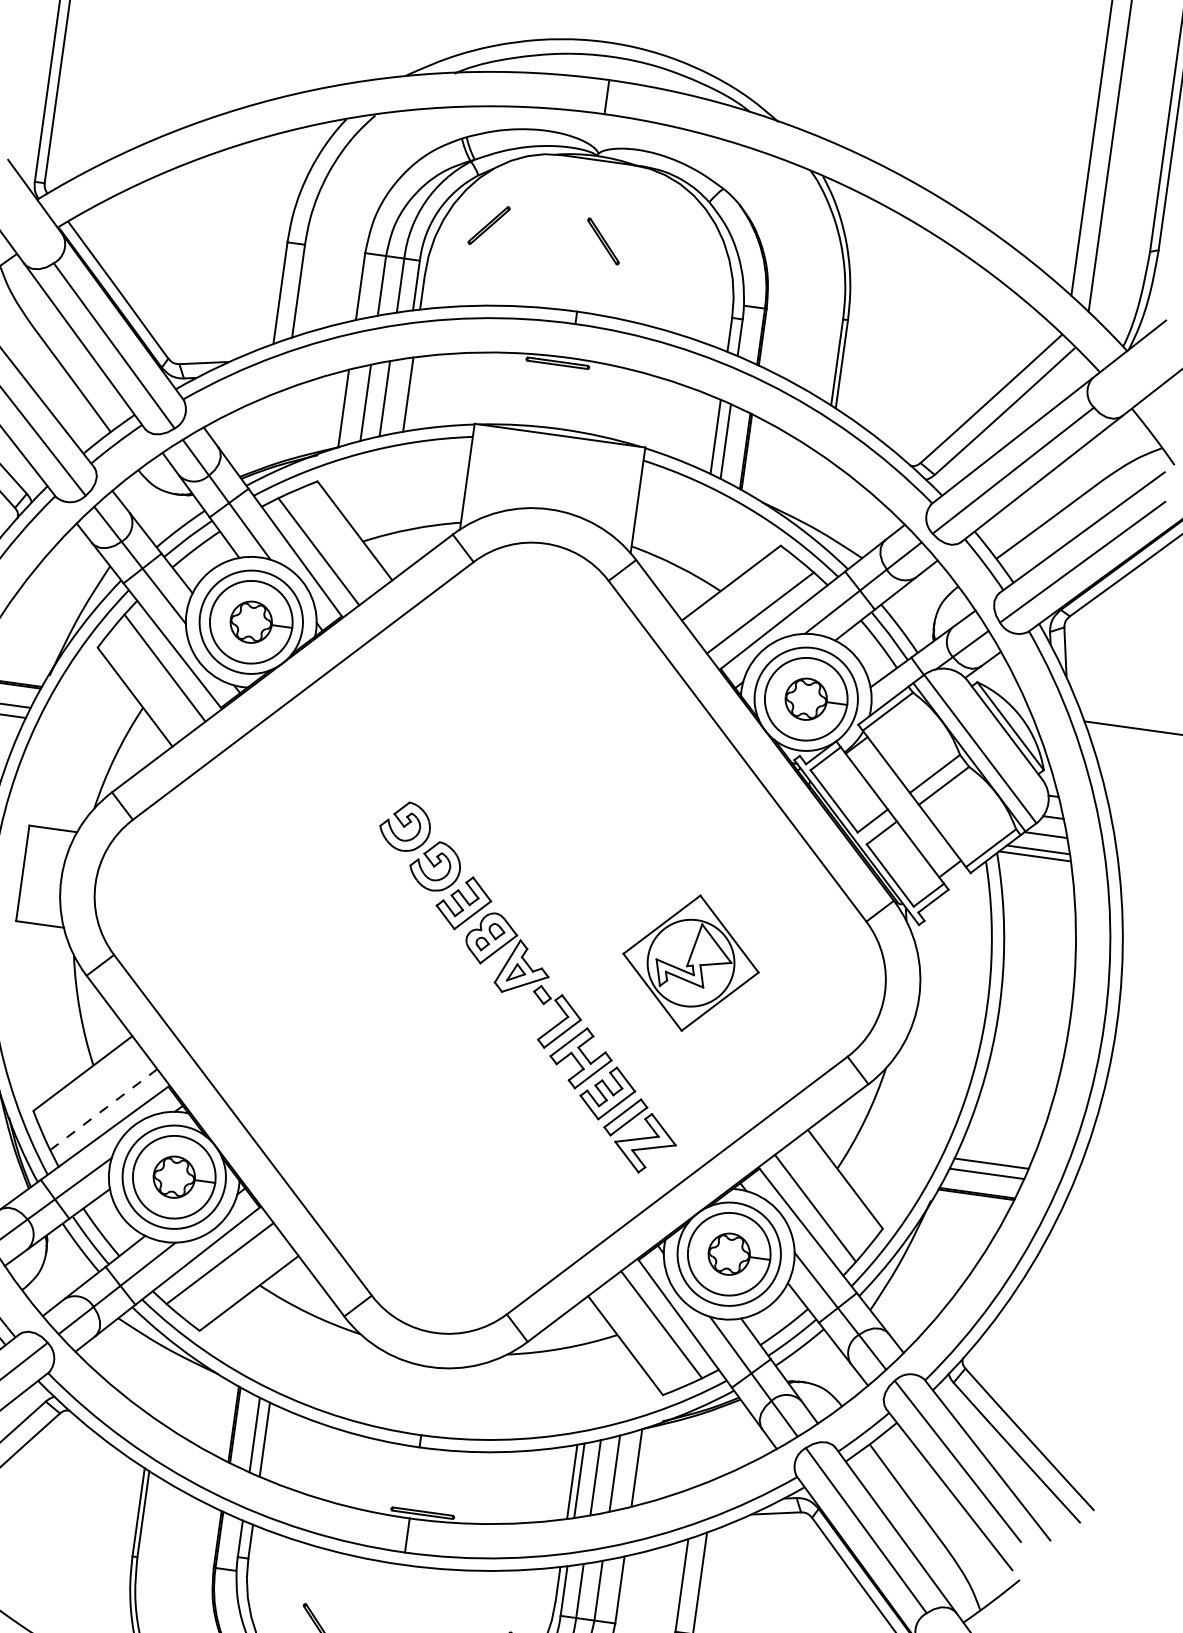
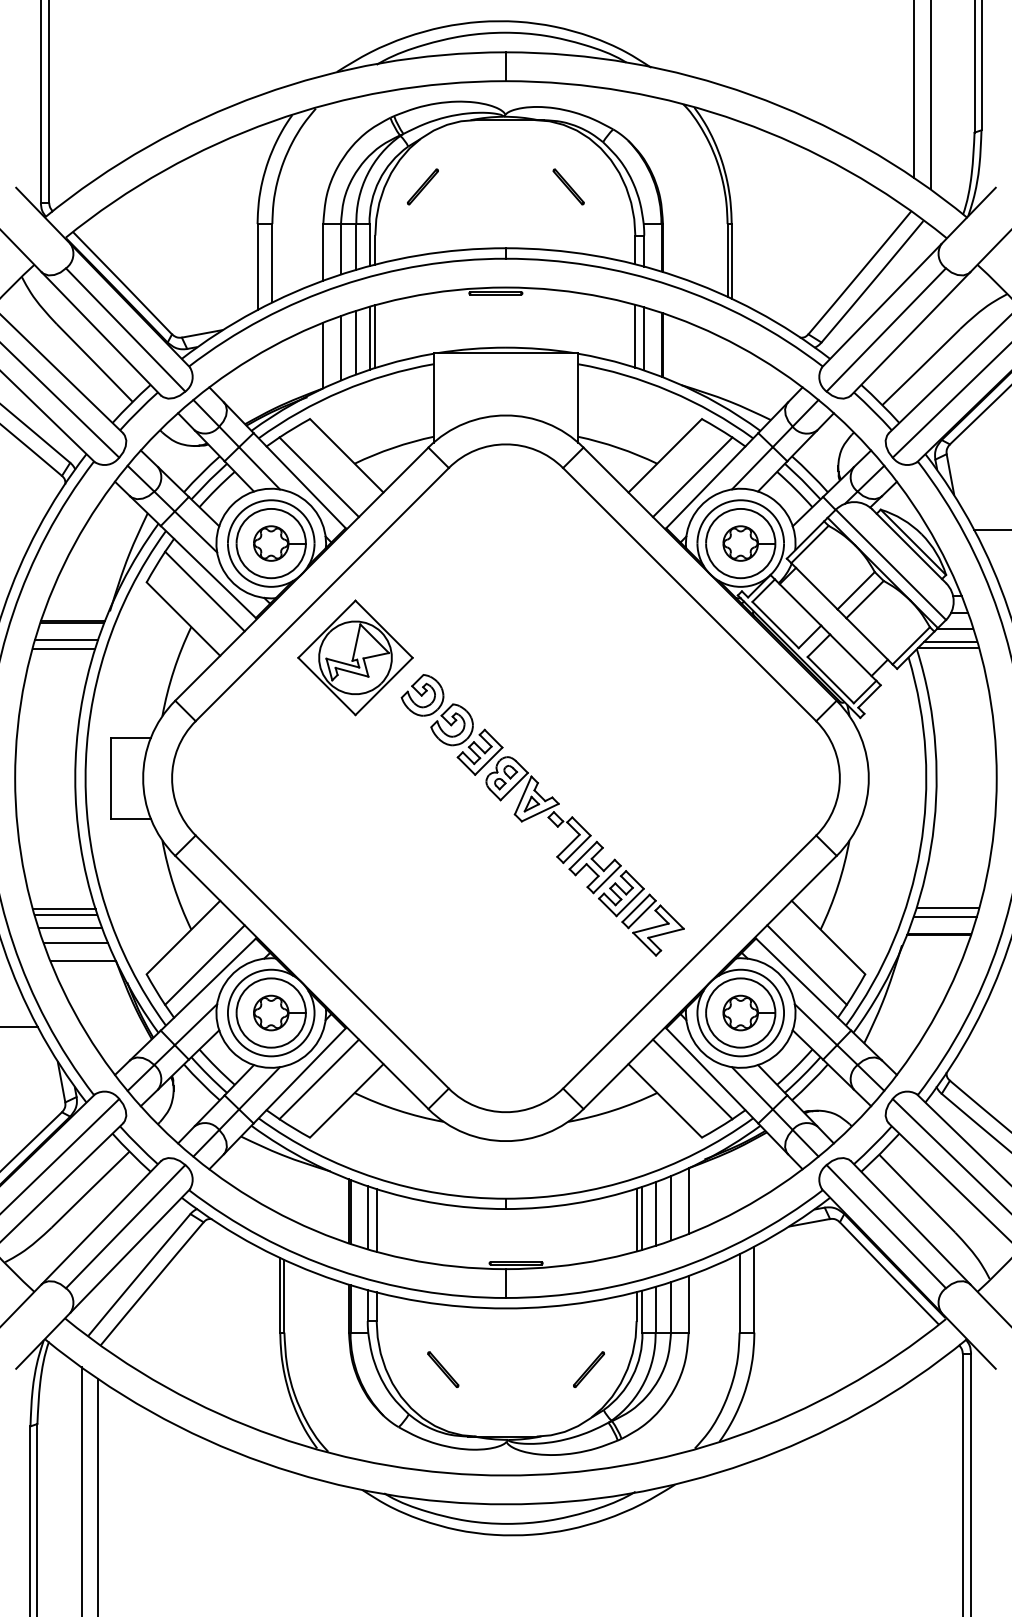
part: (603, 240) -> (568, 186), moved
line: (401, 394) -> (369, 337), added
part: (691, 962) -> (355, 657), moved
line: (104, 1109) -> (205, 964), dashed -> solid

